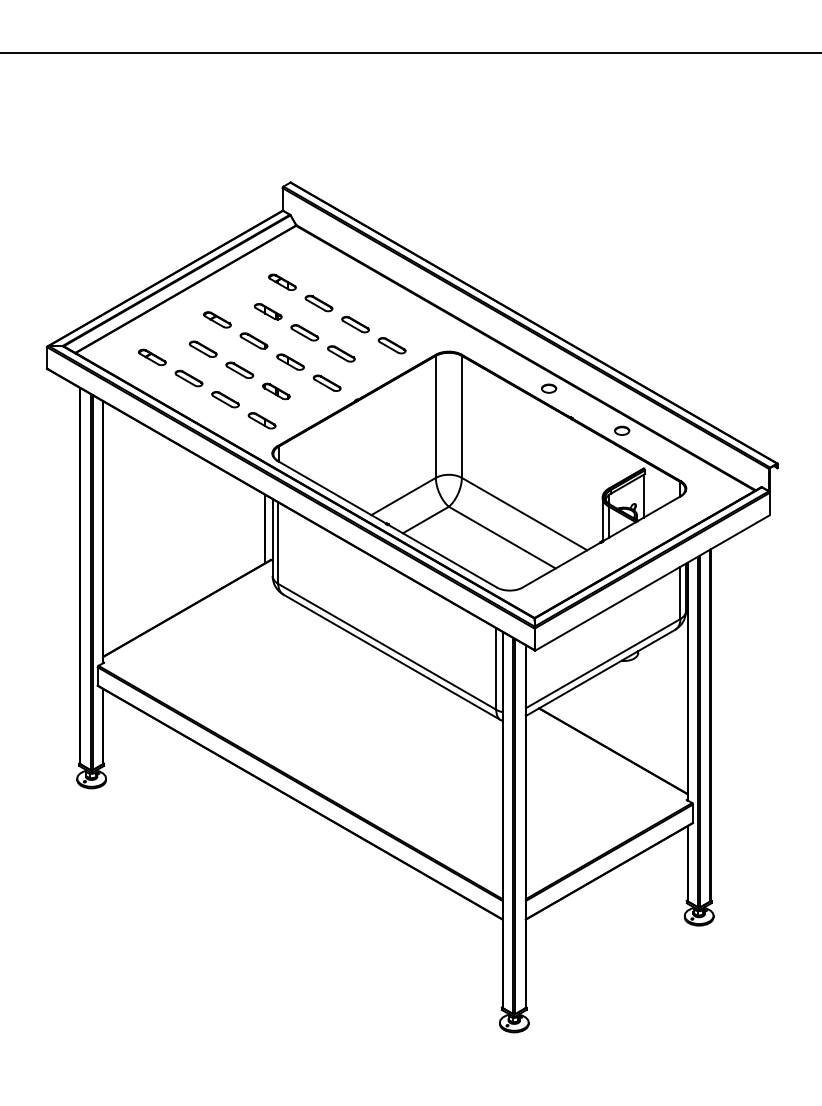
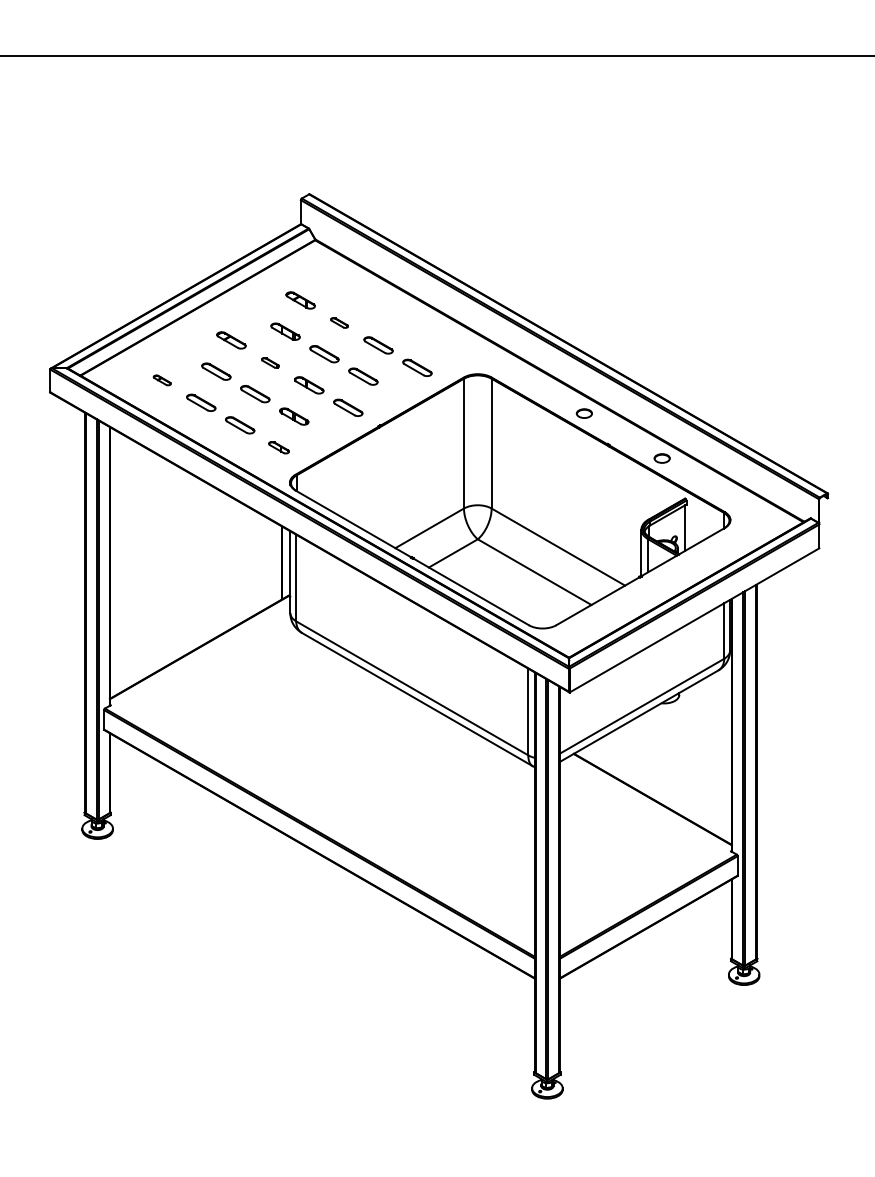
part: (318, 303) -> (339, 322), size x0.6
part: (254, 340) -> (270, 362), size x0.6
part: (152, 357) -> (162, 380), size x0.6
part: (261, 420) -> (278, 447), size x0.7

